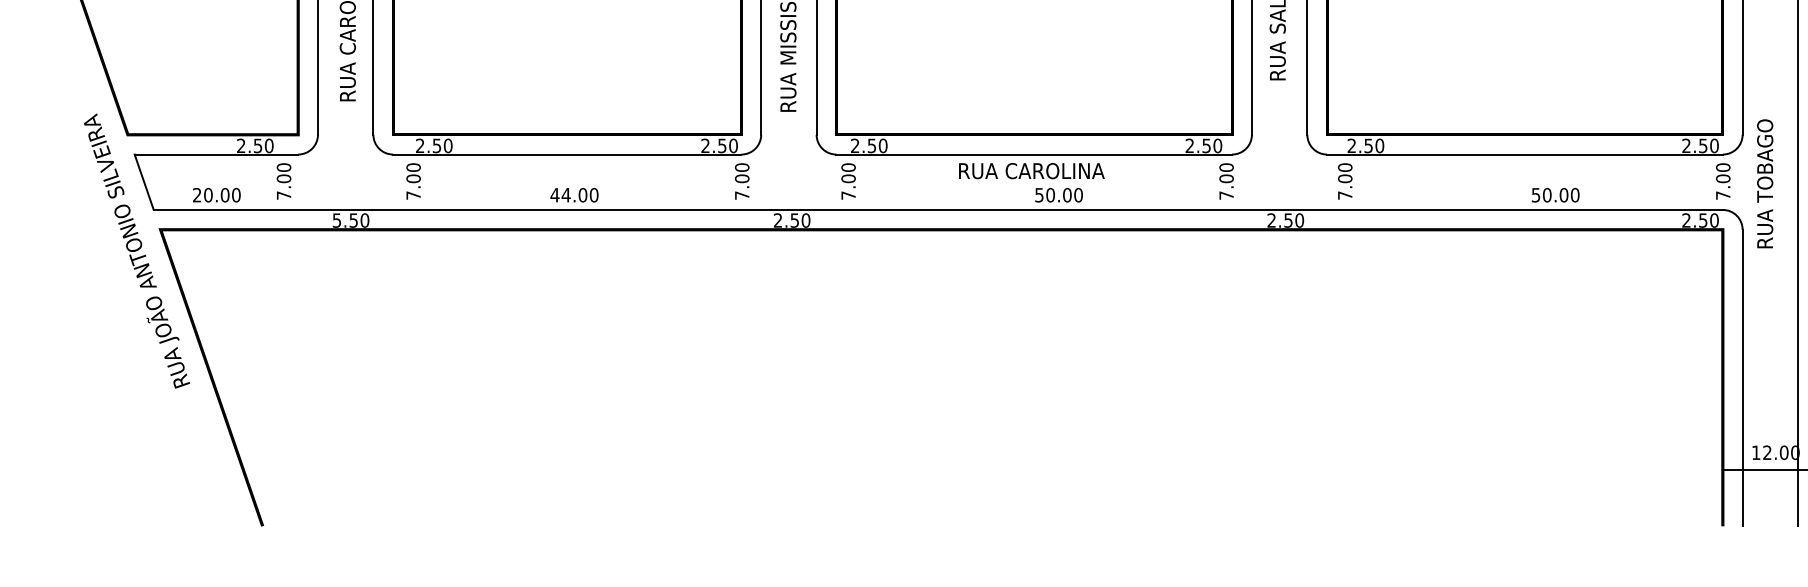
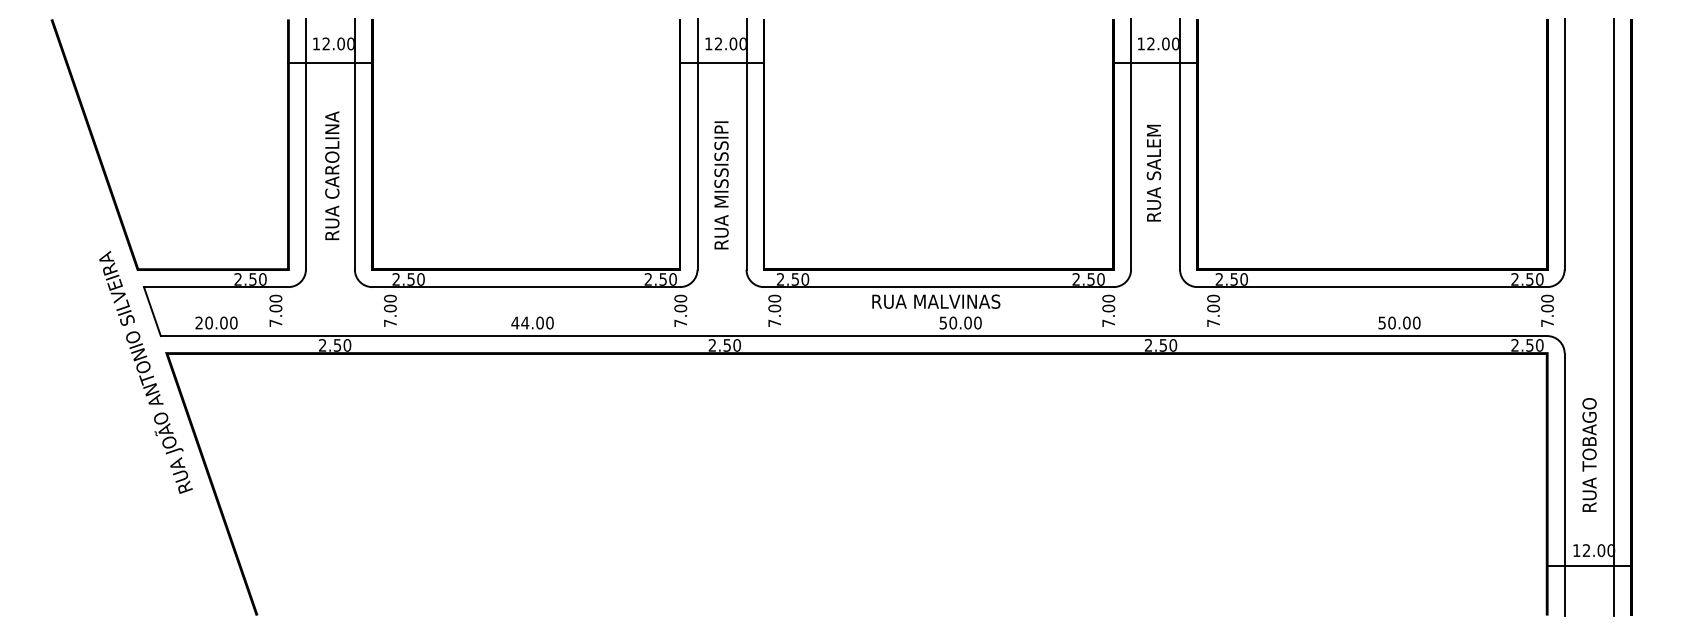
text: (1054, 170) -> (956, 301), RUA CAROLINA -> RUA MALVINAS
text: (1765, 183) -> (1589, 454), moved
text: (336, 220) -> (322, 345), 5.50 -> 2.50

